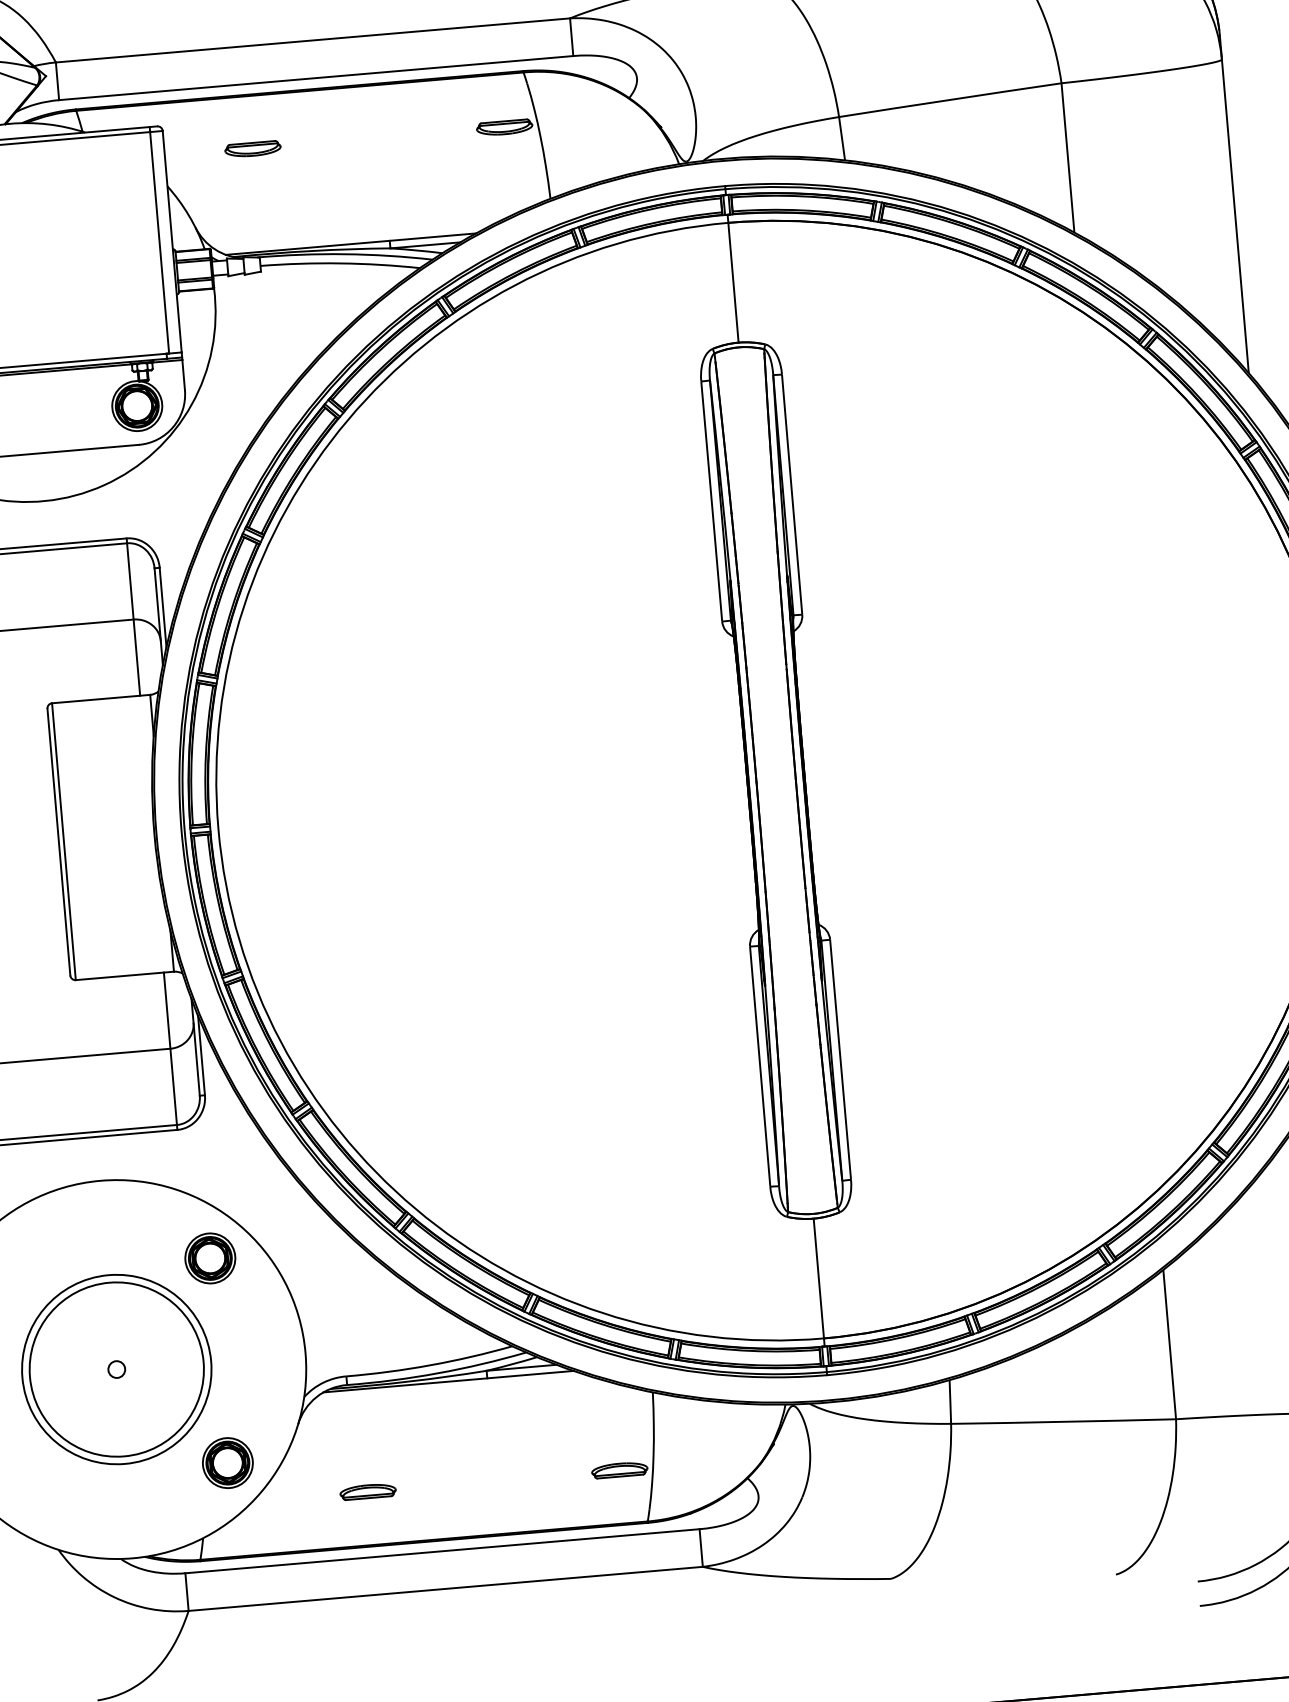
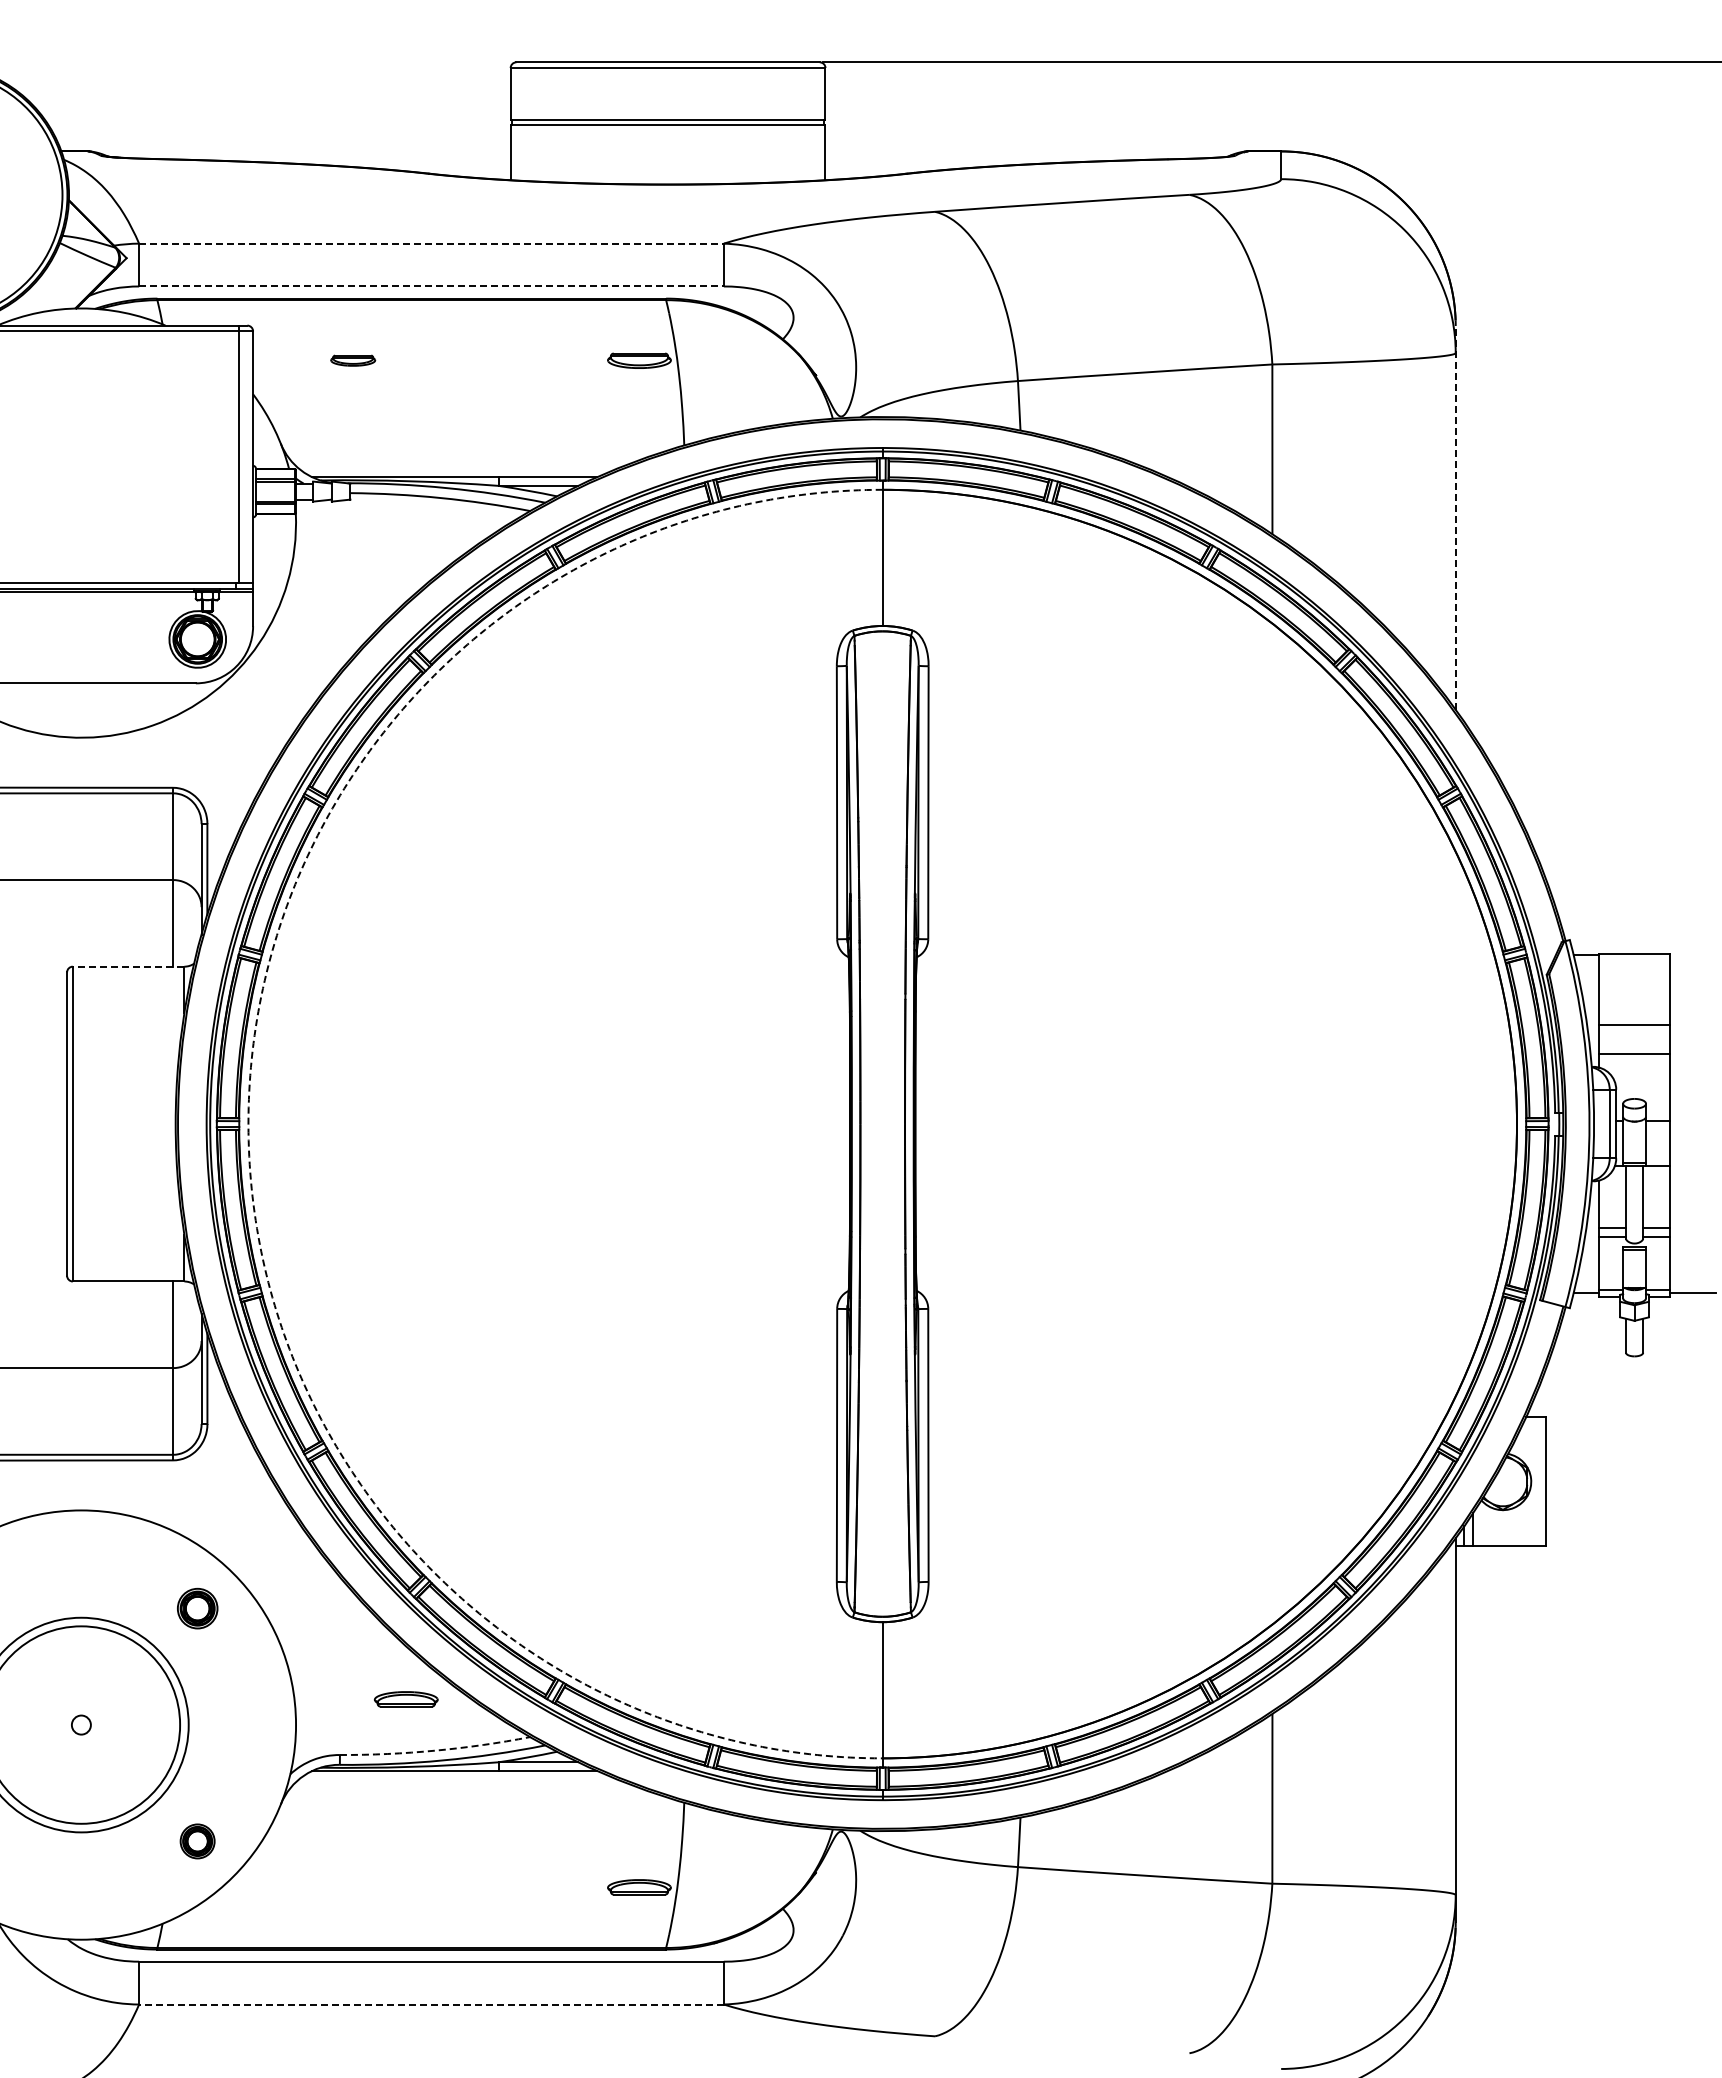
line: (312, 40) -> (431, 243), solid -> dashed
line: (316, 78) -> (431, 286), solid -> dashed
part: (252, 149) -> (352, 360), size x0.7
line: (1234, 204) -> (1455, 517), solid -> dashed
line: (101, 698) -> (128, 966), solid -> dashed
arc: (218, 828) -> (248, 1124), solid -> dashed
part: (210, 1258) -> (197, 1608), size x0.7
arc: (430, 1365) -> (435, 1750), solid -> dashed
part: (227, 1463) -> (197, 1841), size x0.6
part: (367, 1491) -> (405, 1699), moved
line: (444, 1588) -> (430, 2004), solid -> dashed

